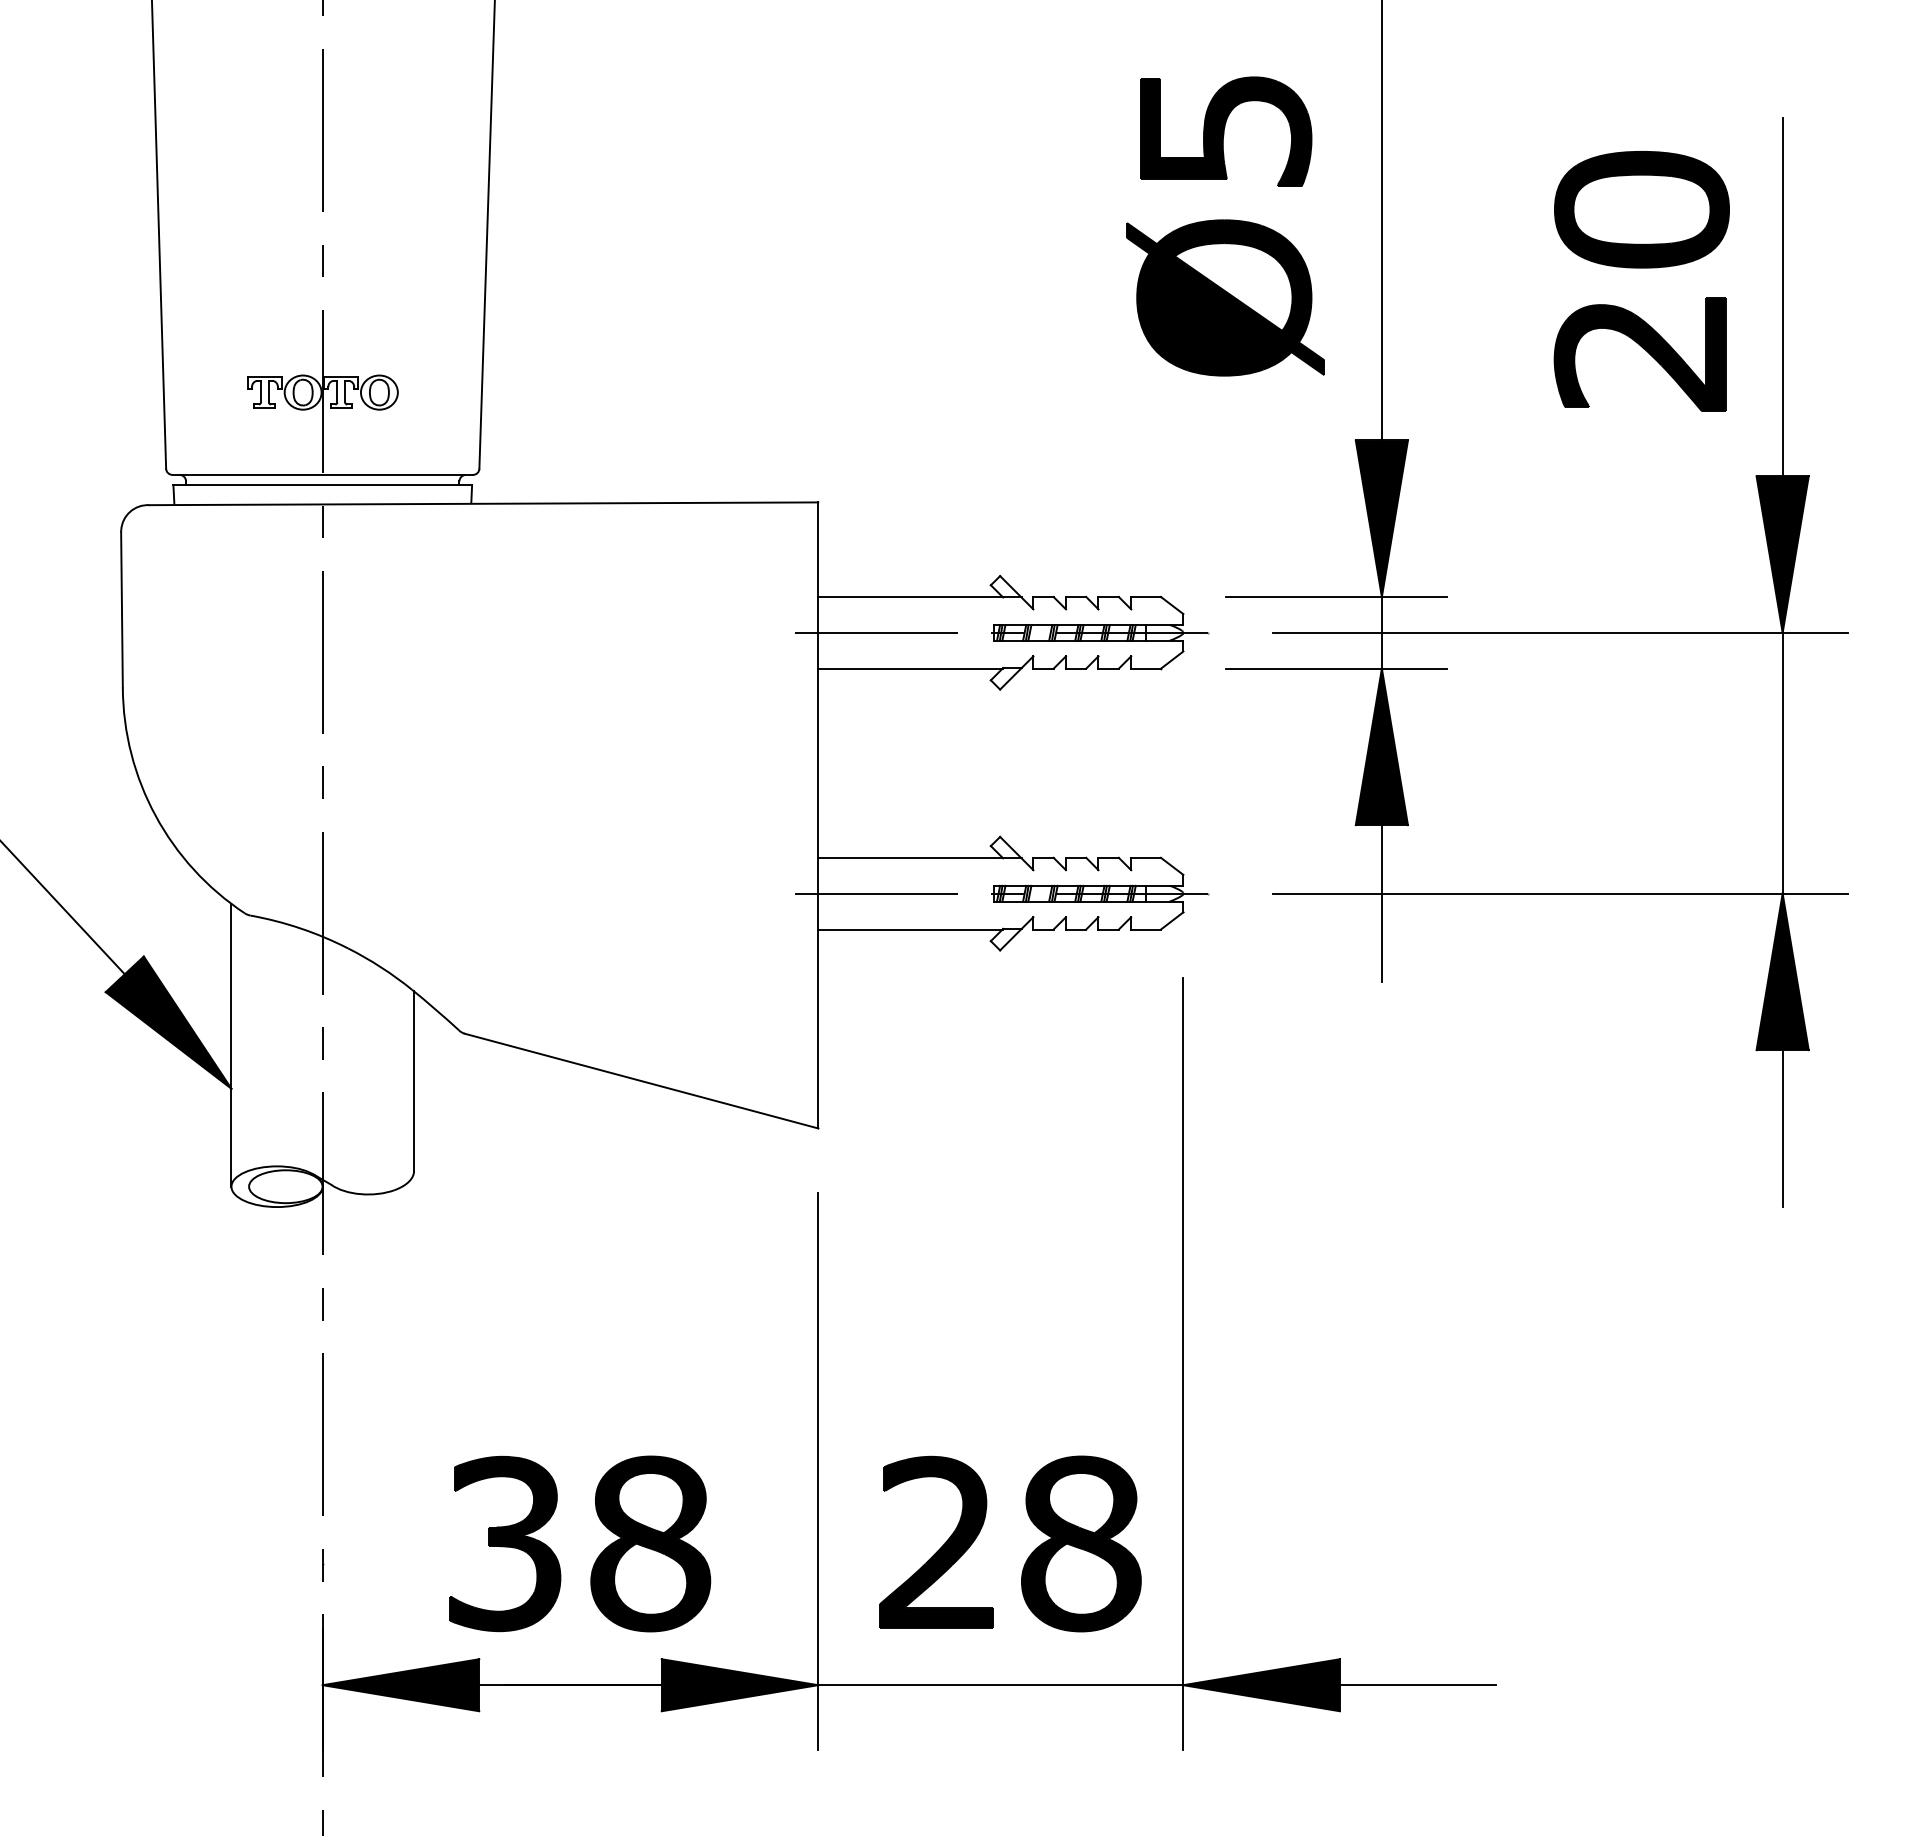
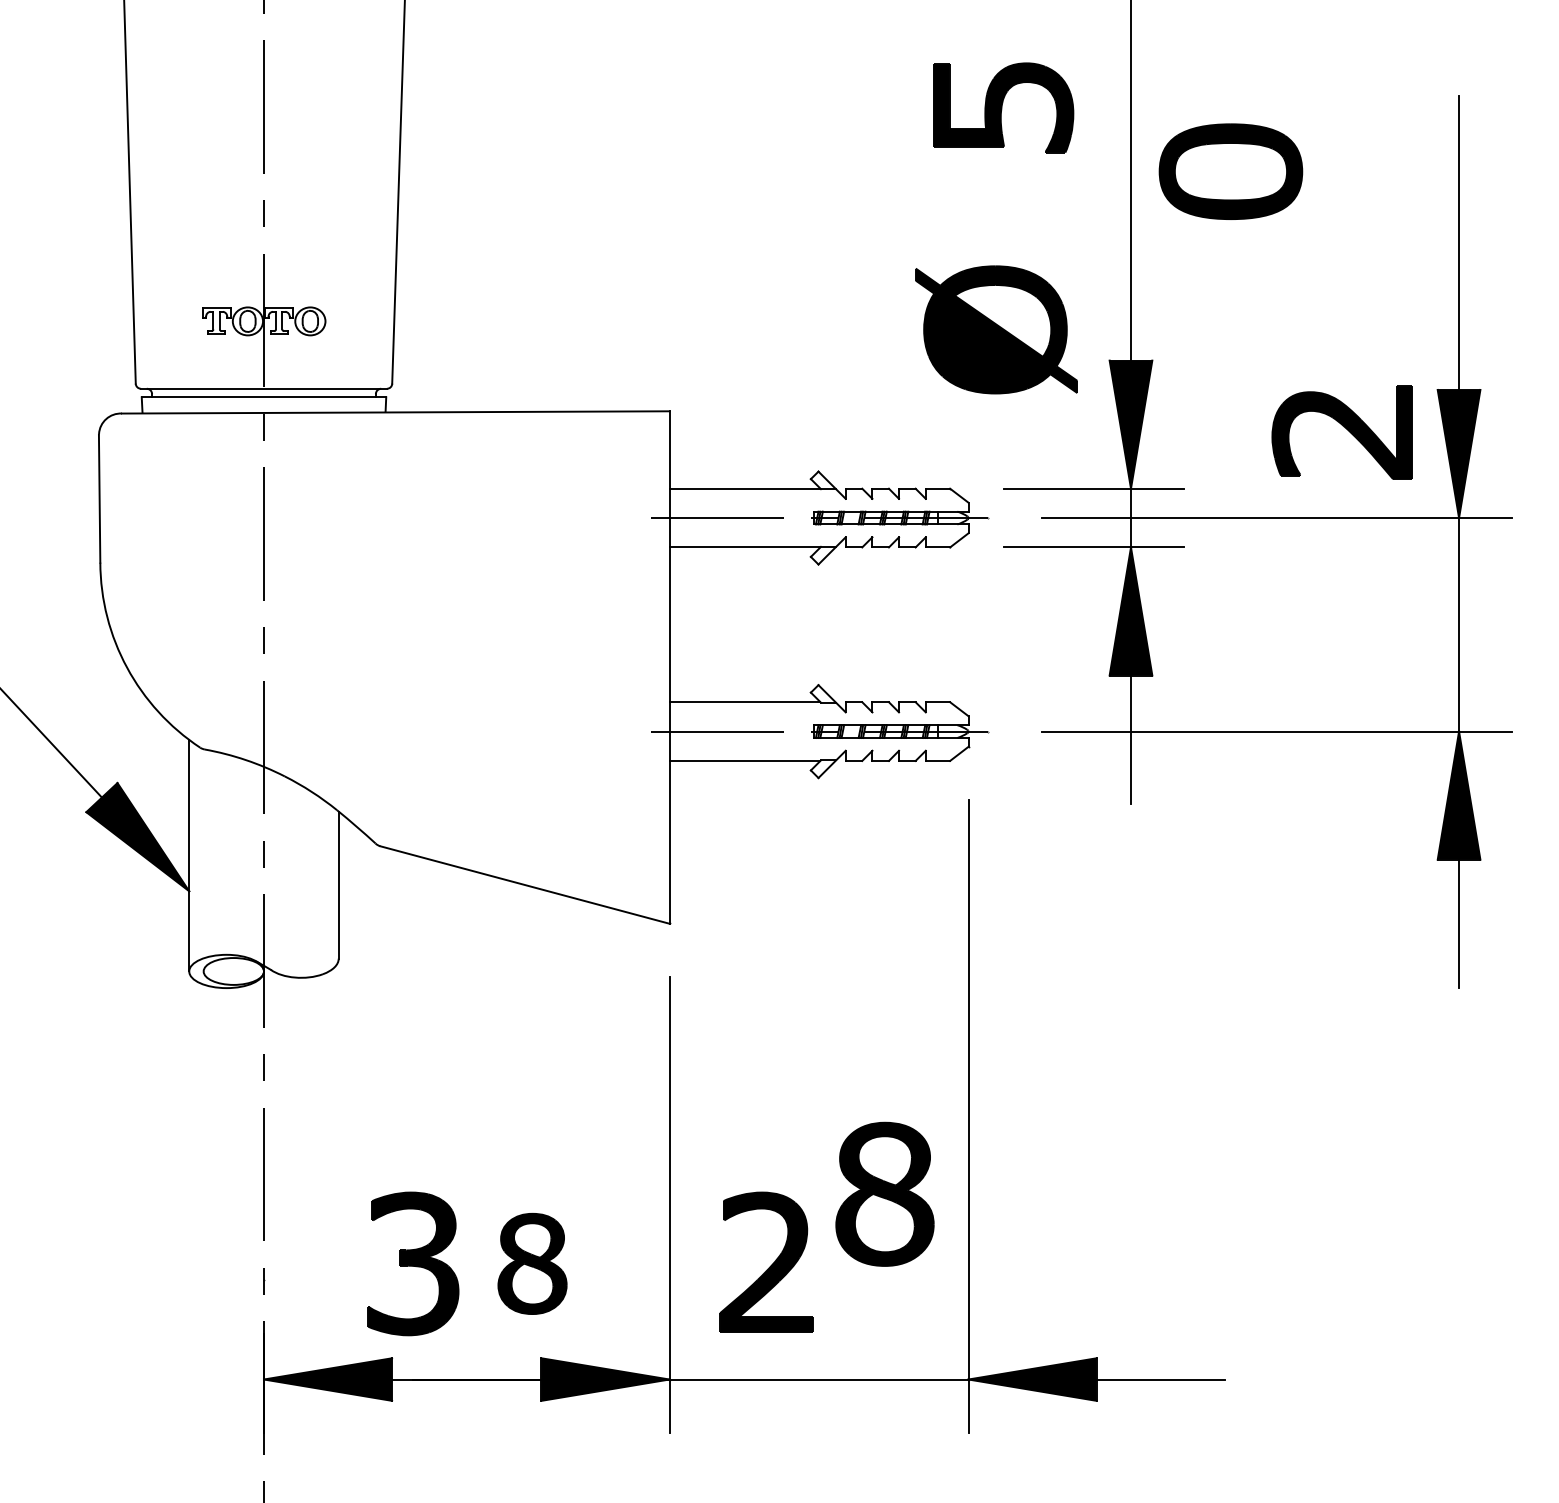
part: (1641, 209) -> (1230, 171), moved
part: (1225, 297) -> (996, 329), moved
part: (1643, 349) -> (1345, 428), moved
part: (650, 1543) -> (532, 1263), size x0.7
part: (1081, 1543) -> (885, 1193), moved

